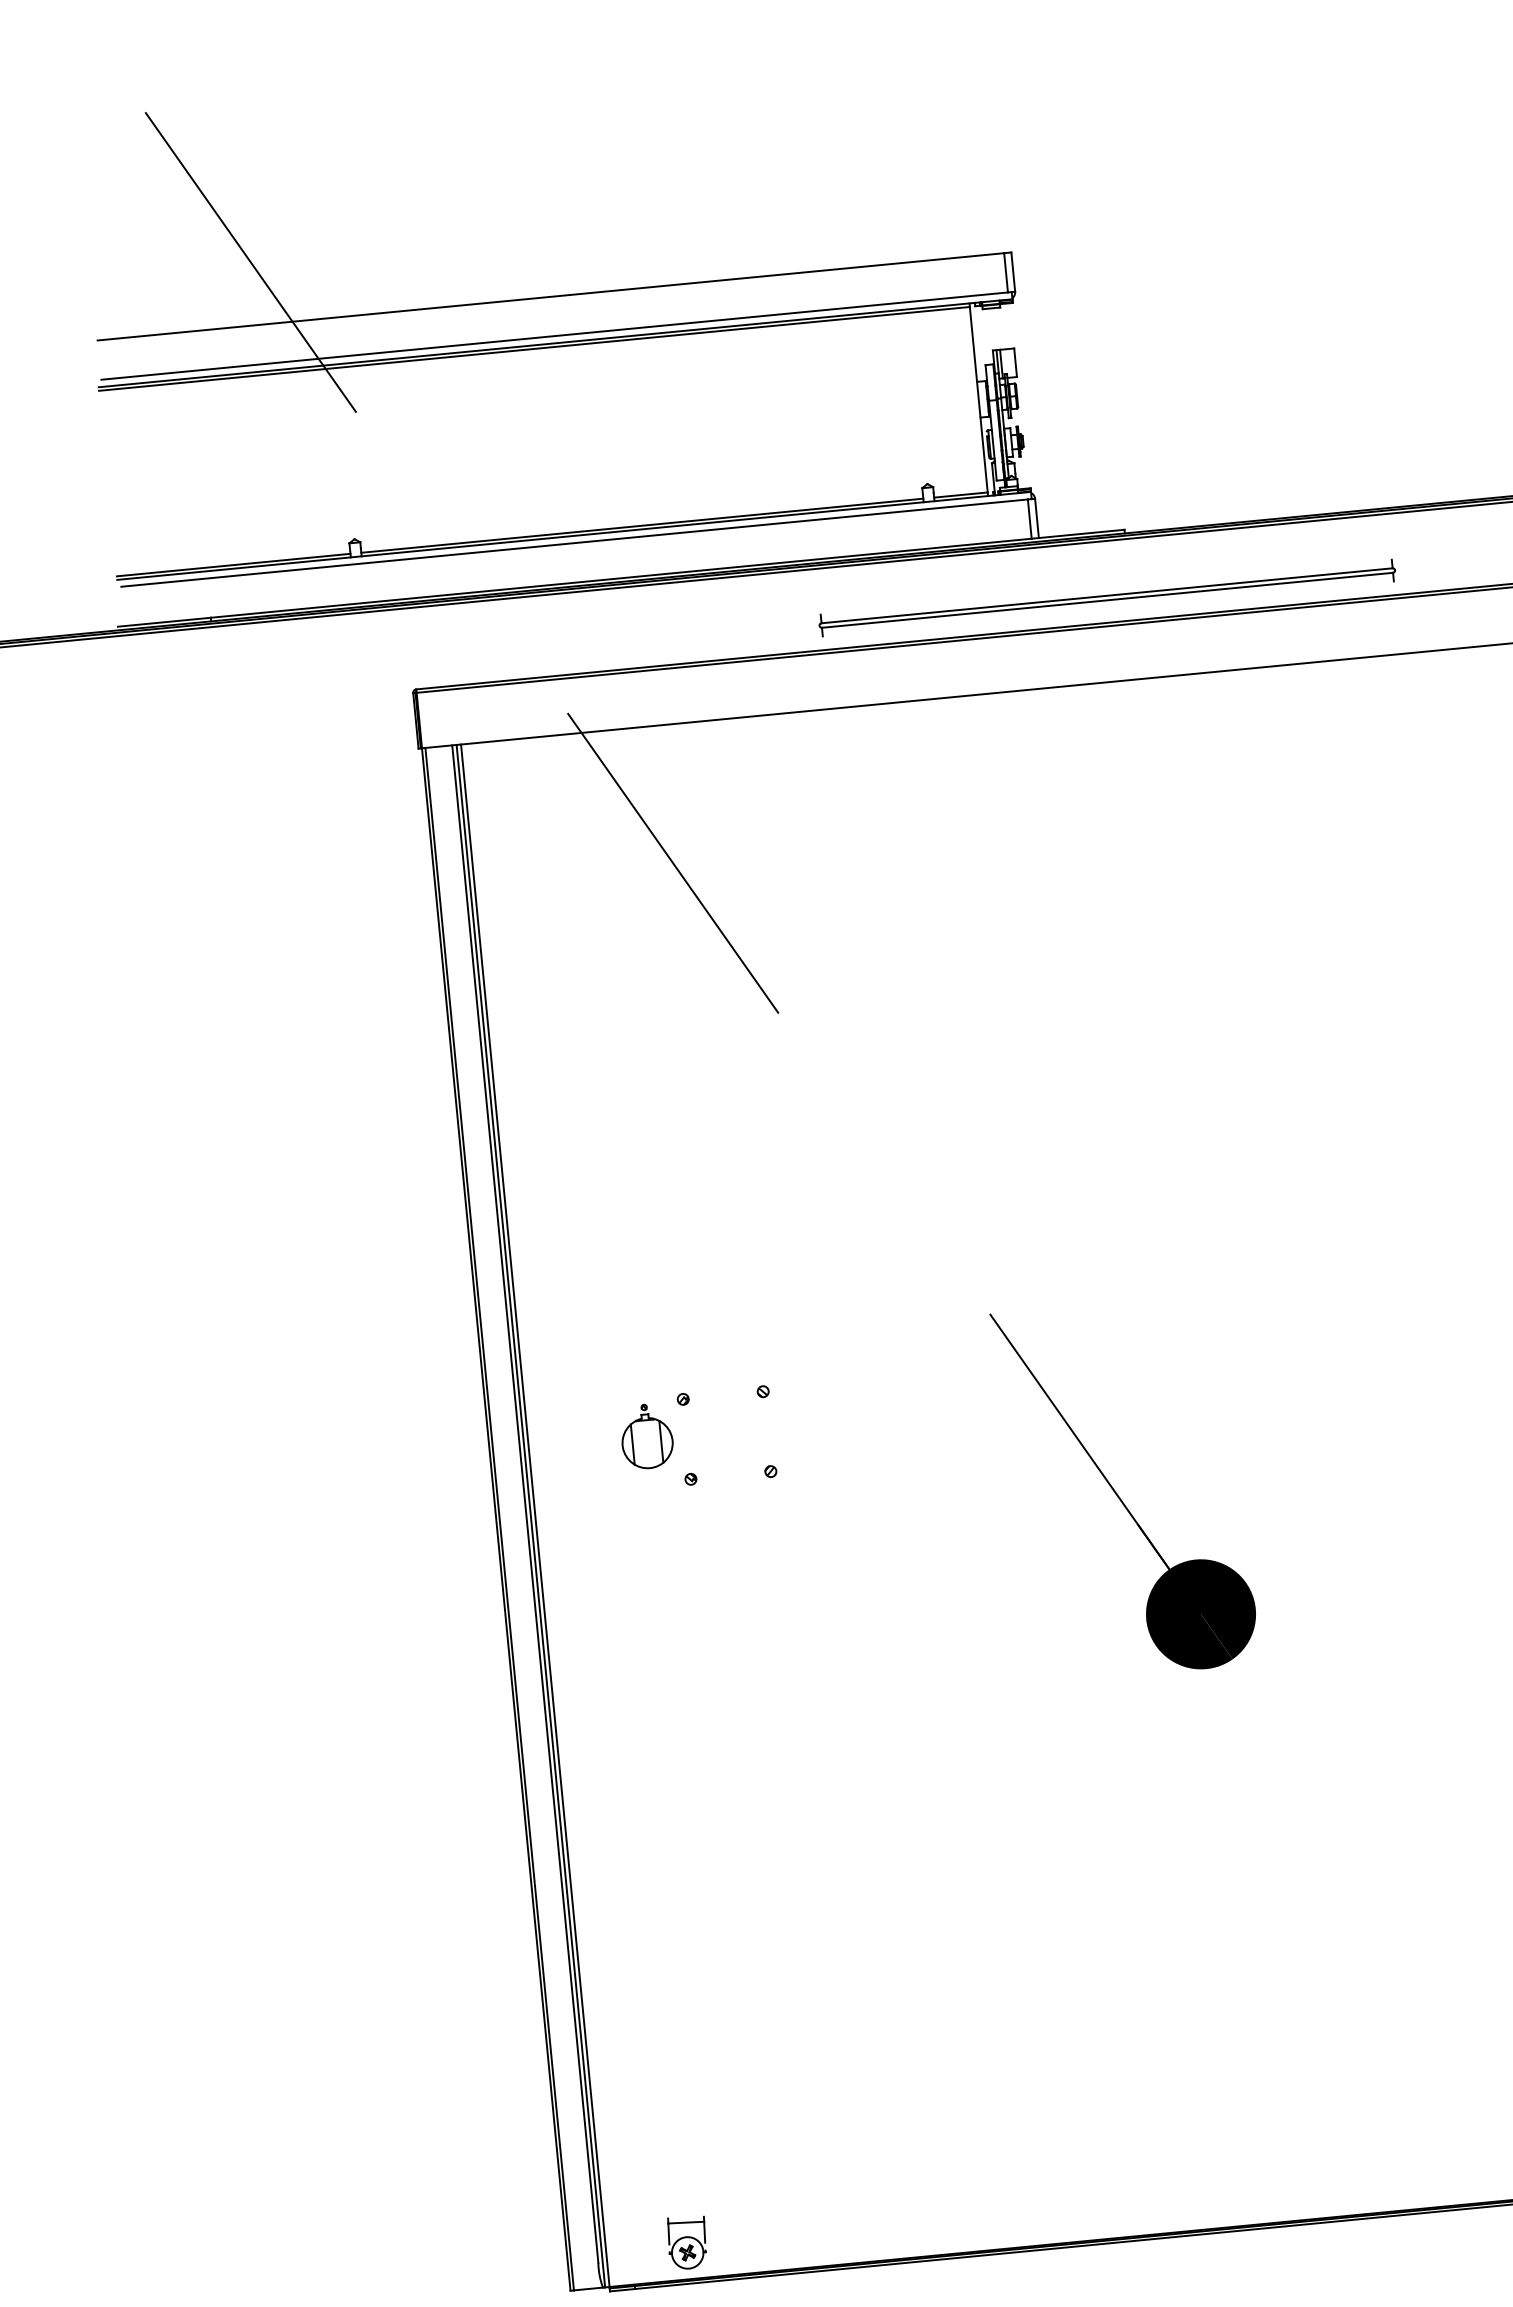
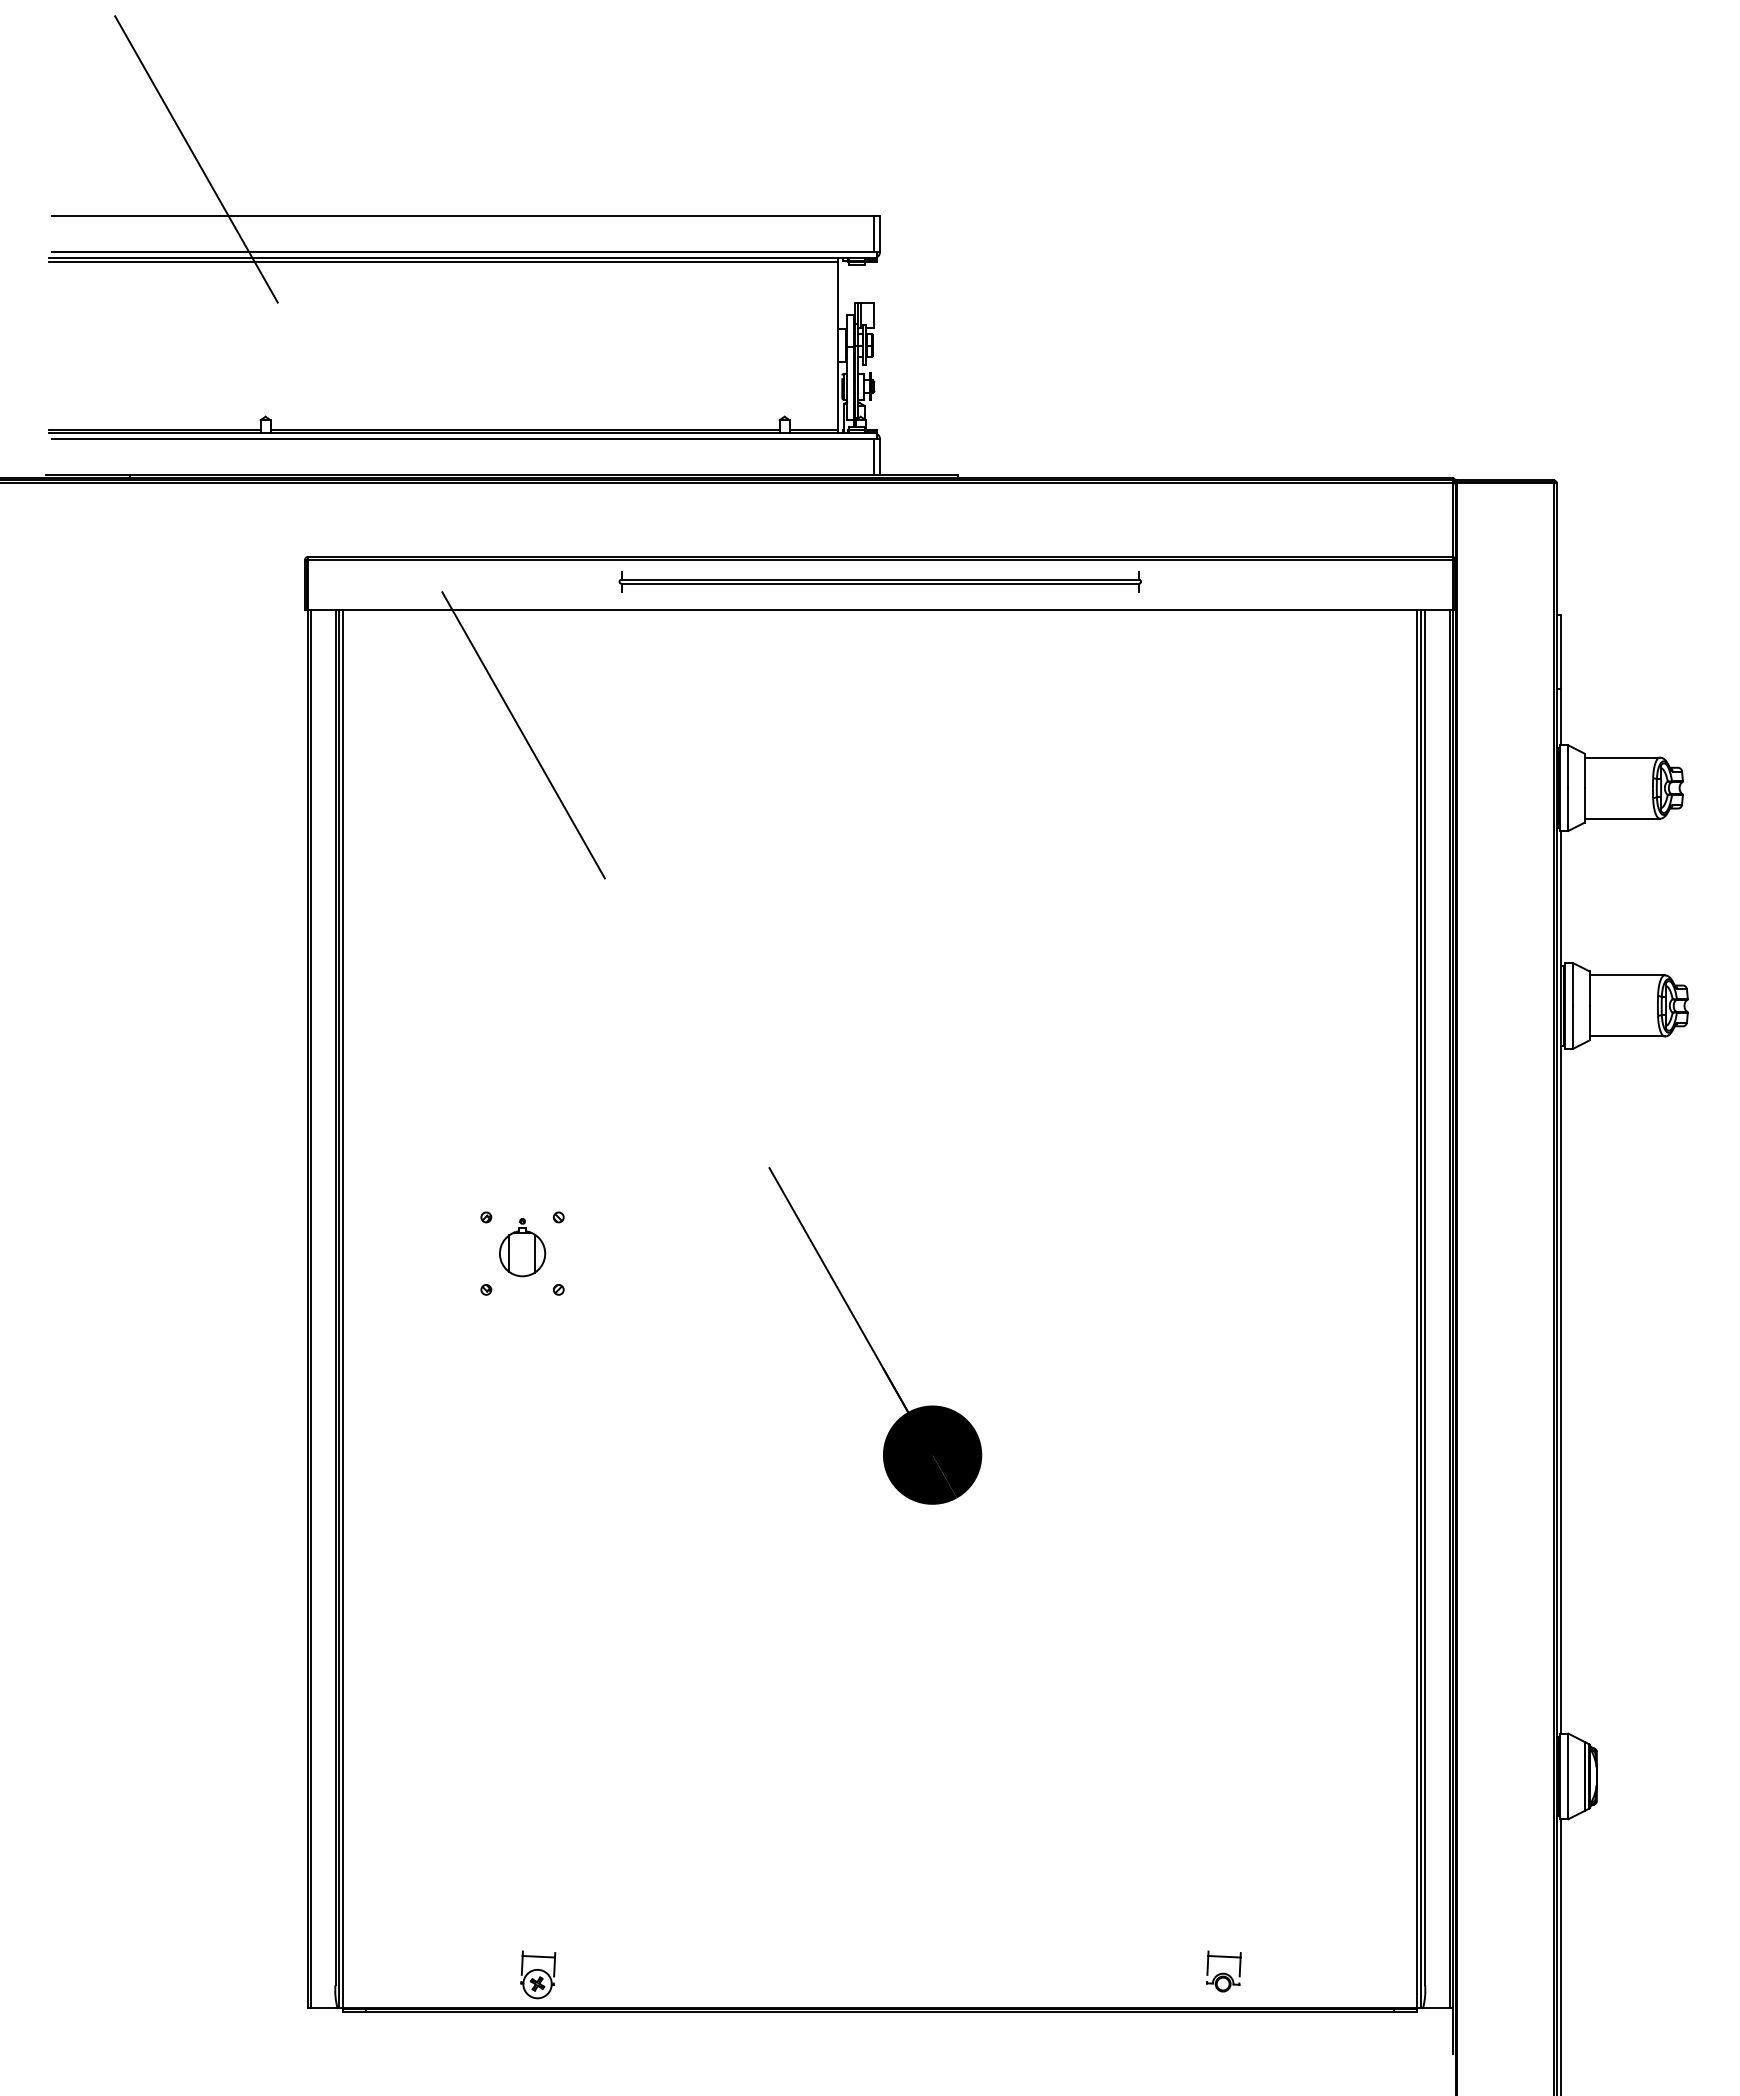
part: (1106, 597) -> (879, 581), moved
part: (646, 1436) -> (522, 1247), moved
part: (687, 2242) -> (538, 1974), moved

